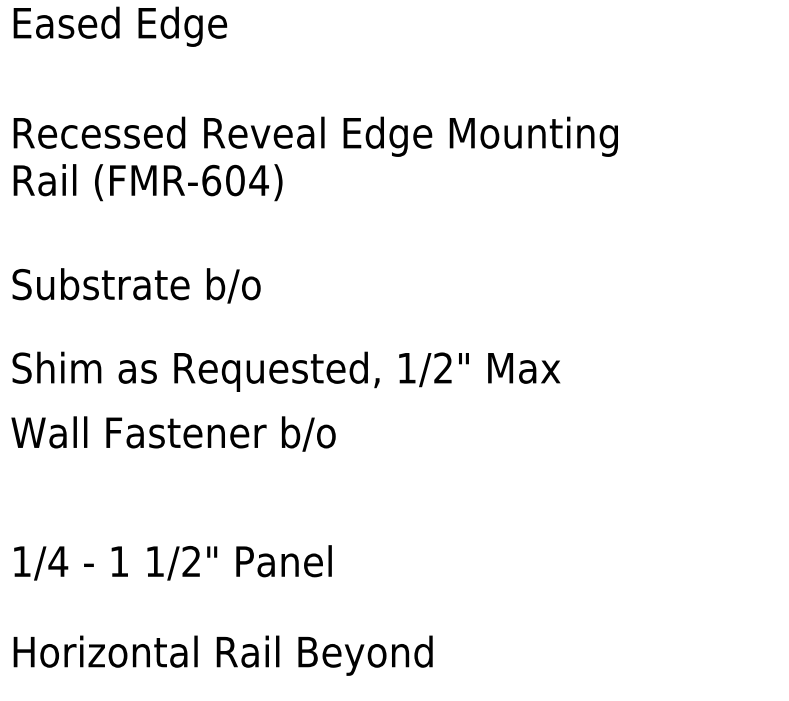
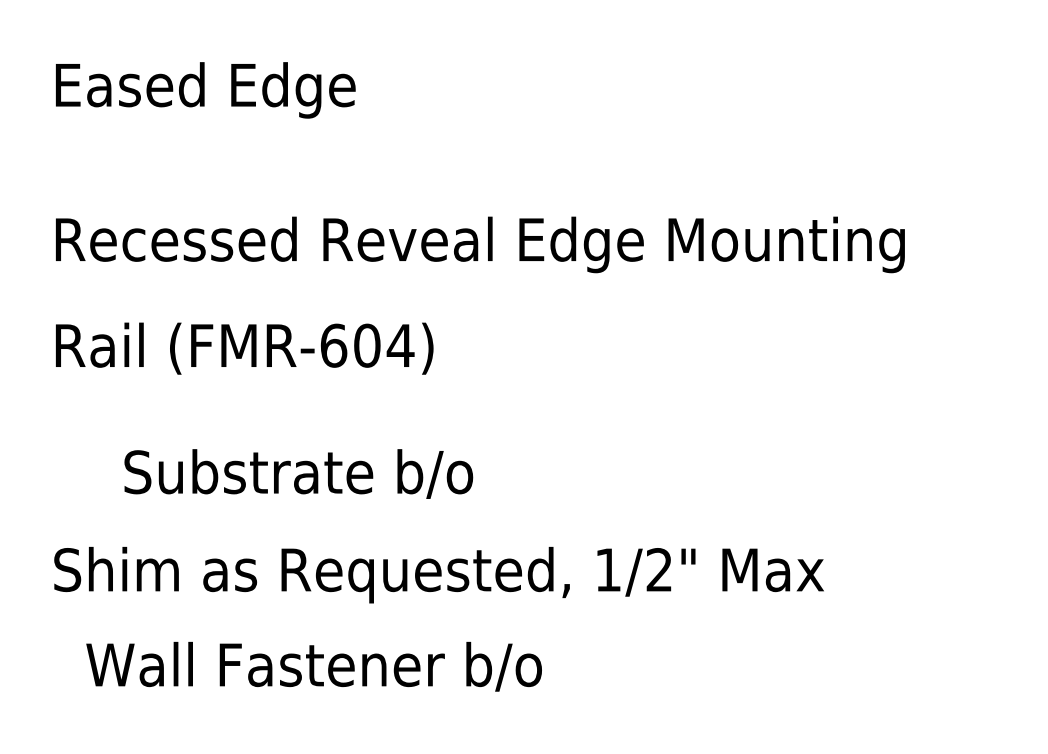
text: (147, 182) -> (243, 348), moved
text: (136, 285) -> (298, 473), moved
text: (173, 433) -> (314, 666), moved

